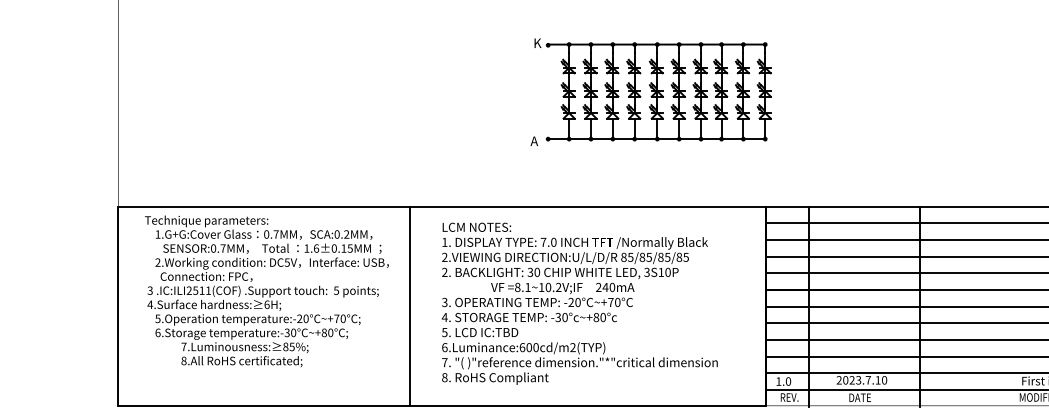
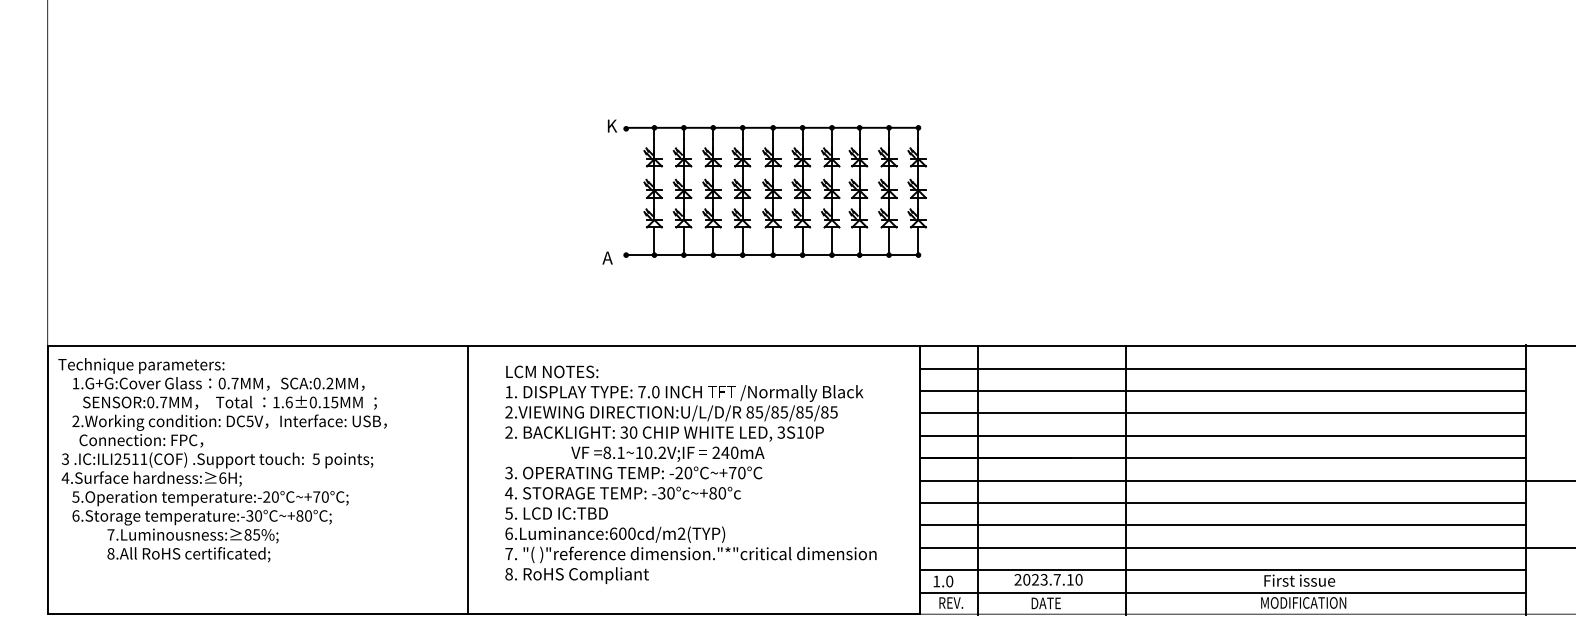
text: (266, 291) -> (222, 460), moved
text: (579, 303) -> (690, 474), moved
line: (410, 305) -> (468, 479), moved

